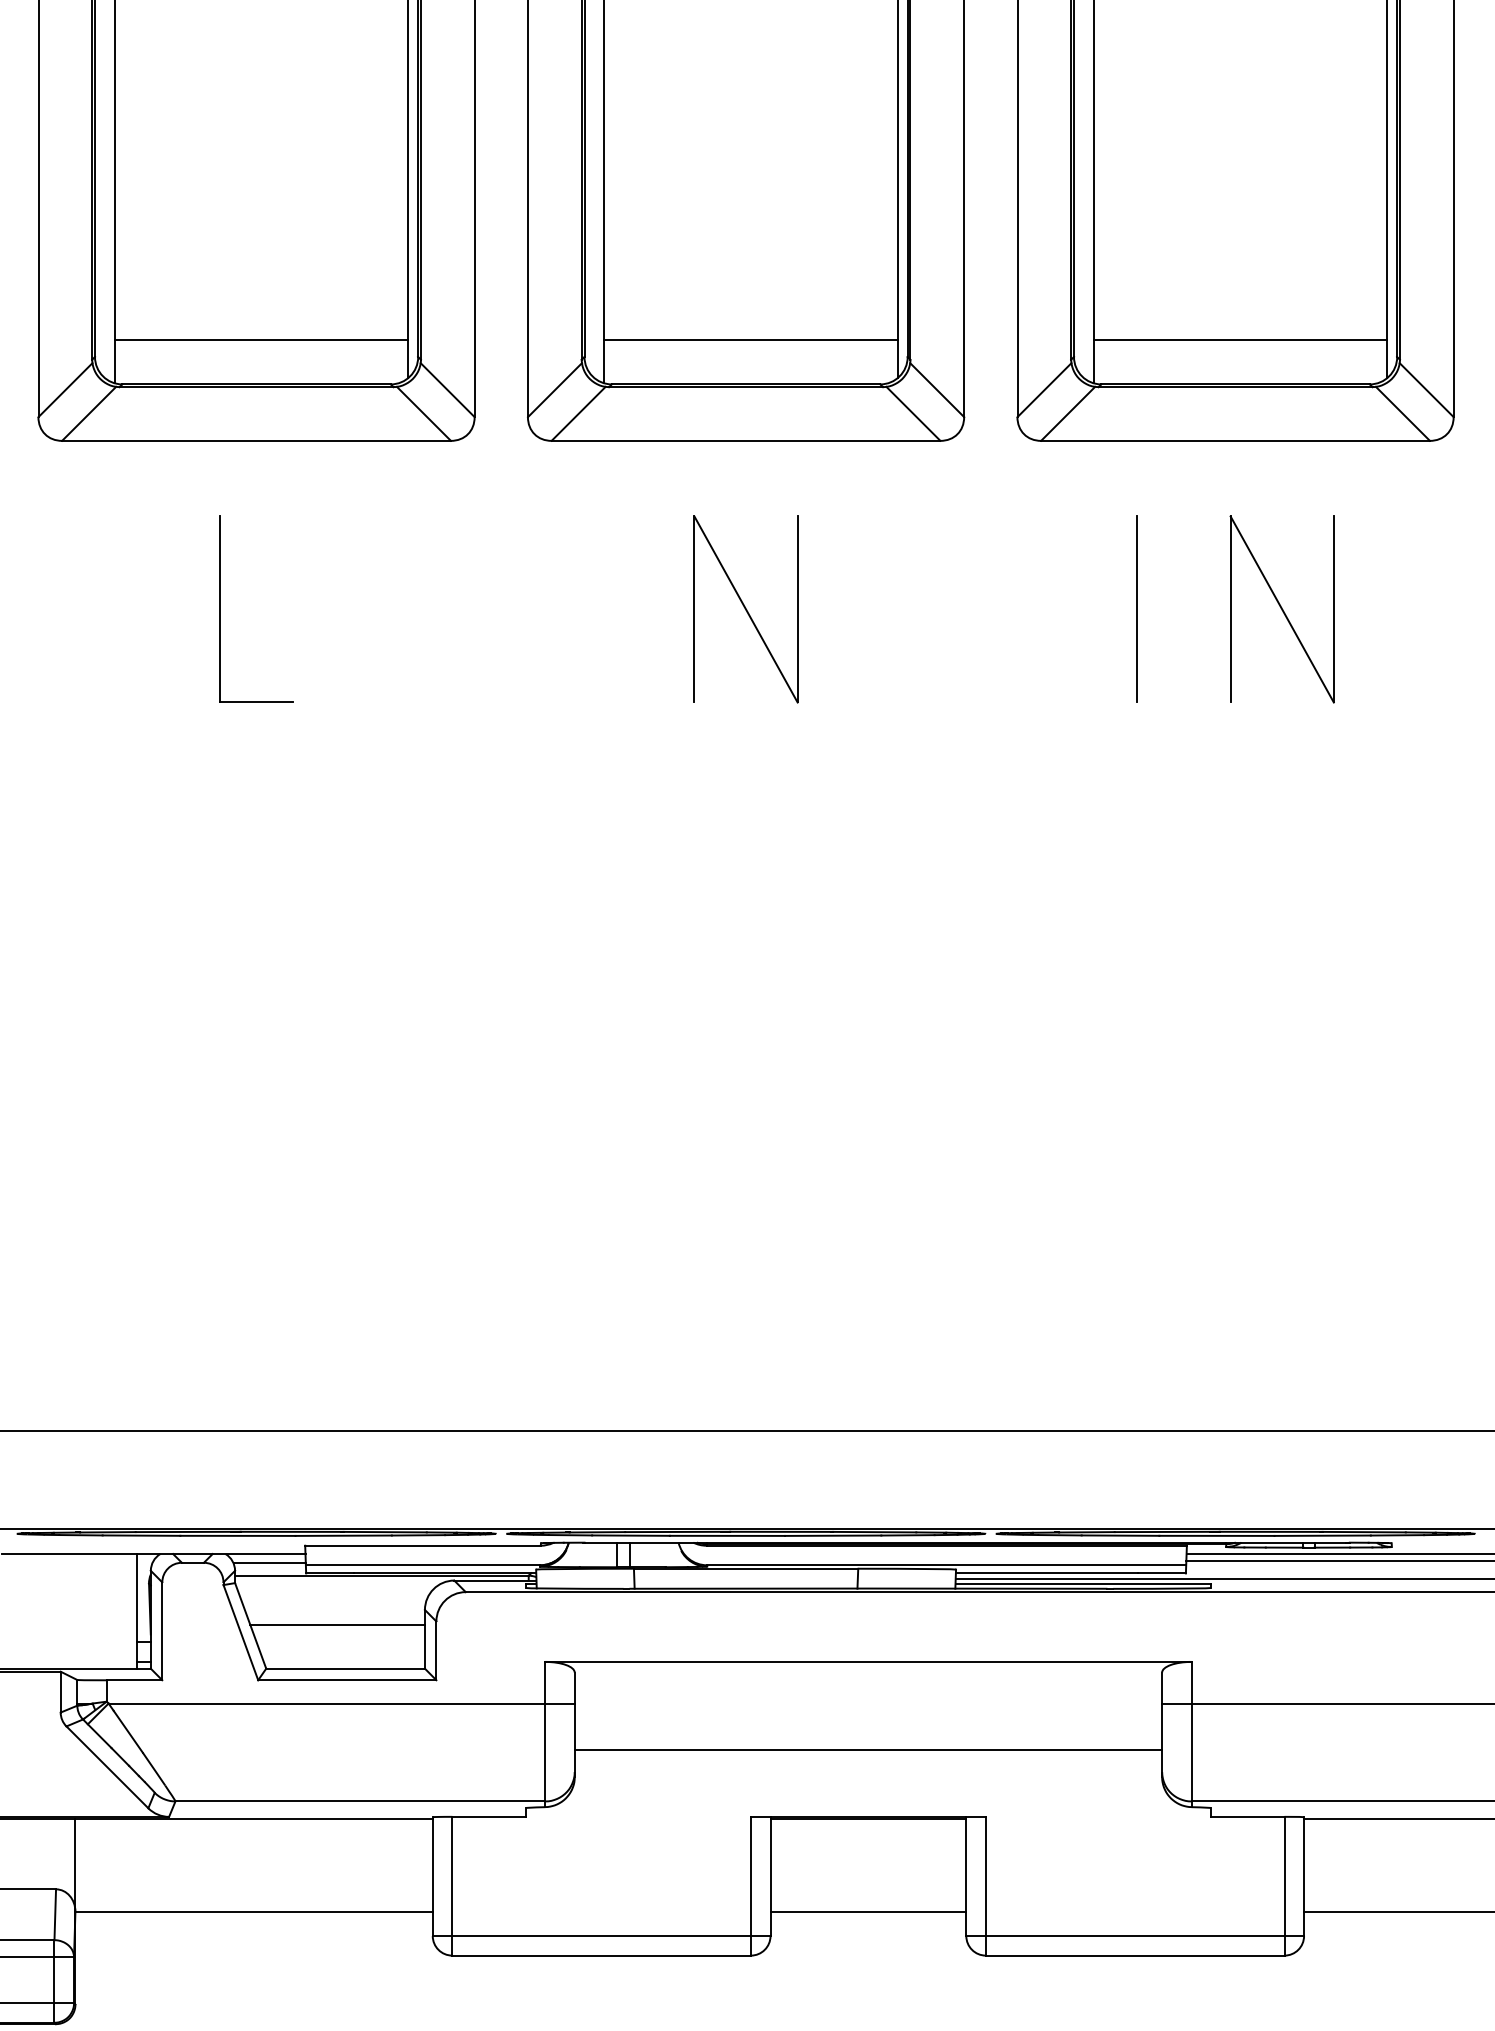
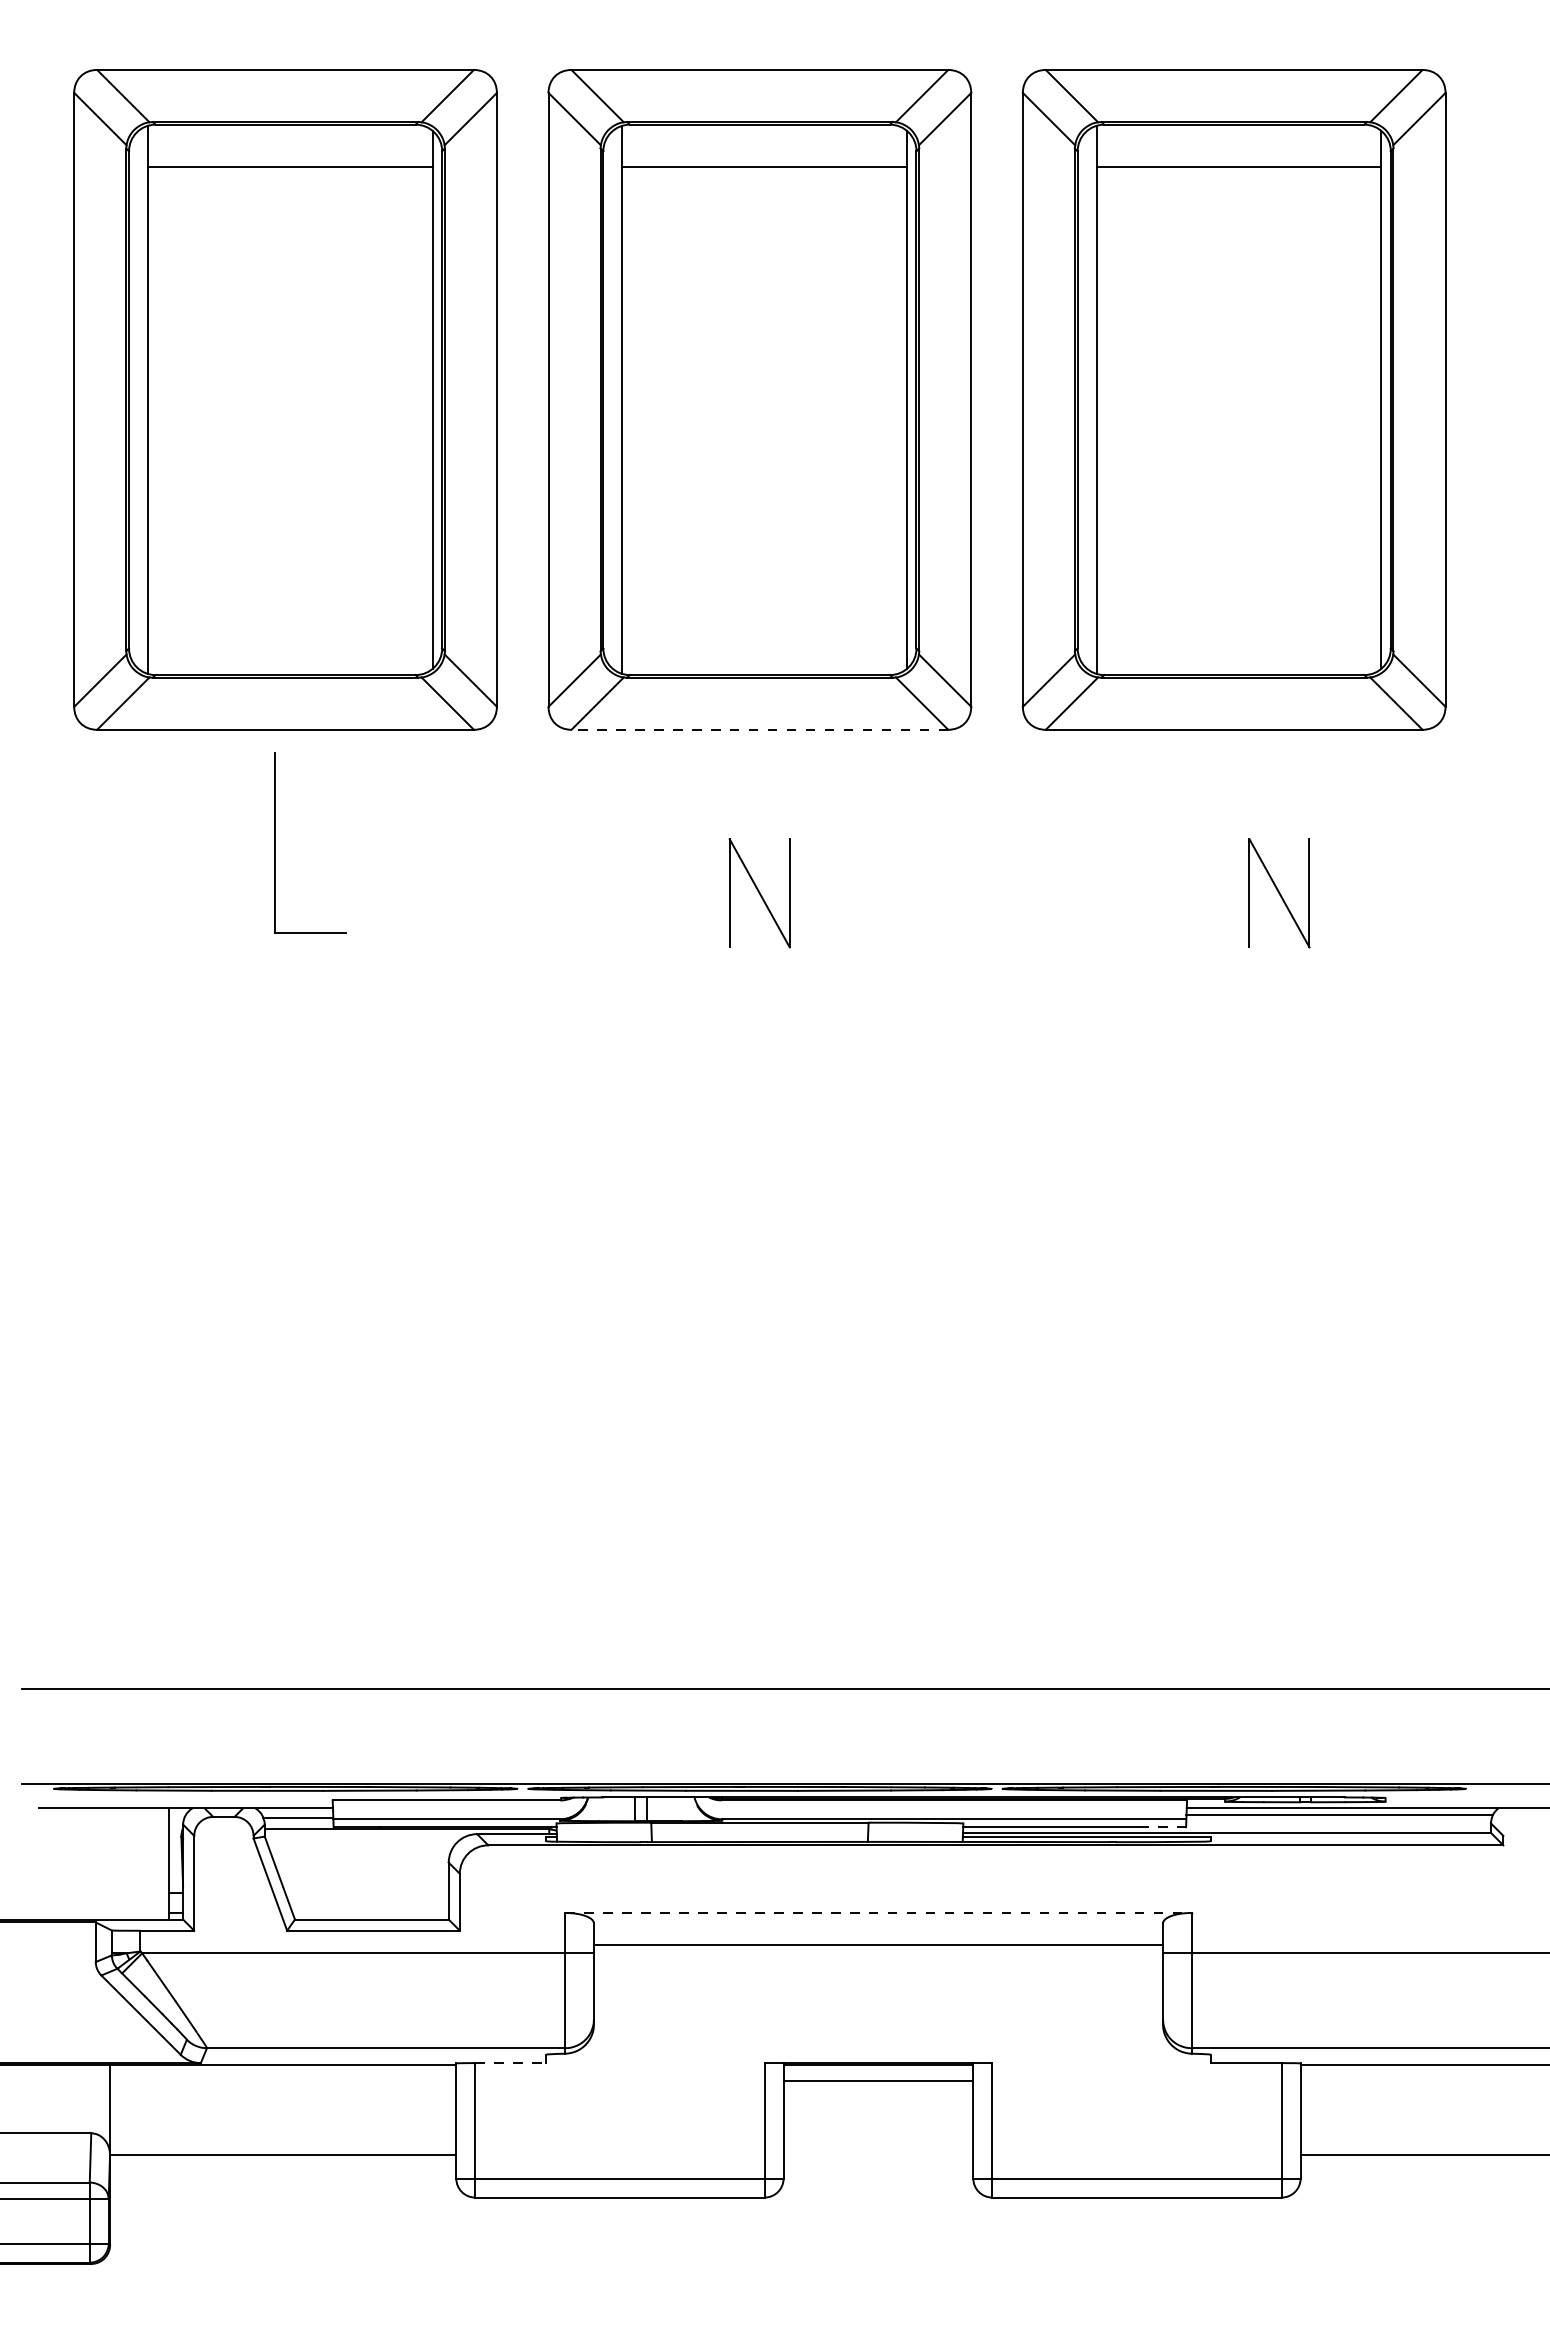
line: (261, 340) -> (290, 632), removed
line: (750, 340) -> (764, 632), removed
line: (1239, 340) -> (1238, 632), removed
line: (745, 440) -> (759, 729), solid -> dashed
part: (220, 608) -> (275, 842), moved
part: (745, 609) -> (759, 893), size x0.6
line: (1136, 609) -> (1138, 893), removed
part: (1282, 609) -> (1279, 893), size x0.6
line: (1162, 1573) -> (1163, 1827), solid -> dashed
line: (336, 1624) -> (363, 1876), removed
line: (868, 1661) -> (878, 1912), solid -> dashed
line: (868, 1750) -> (878, 1945), moved
line: (488, 1817) -> (510, 2063), solid -> dashed
line: (868, 1911) -> (878, 2080), moved

